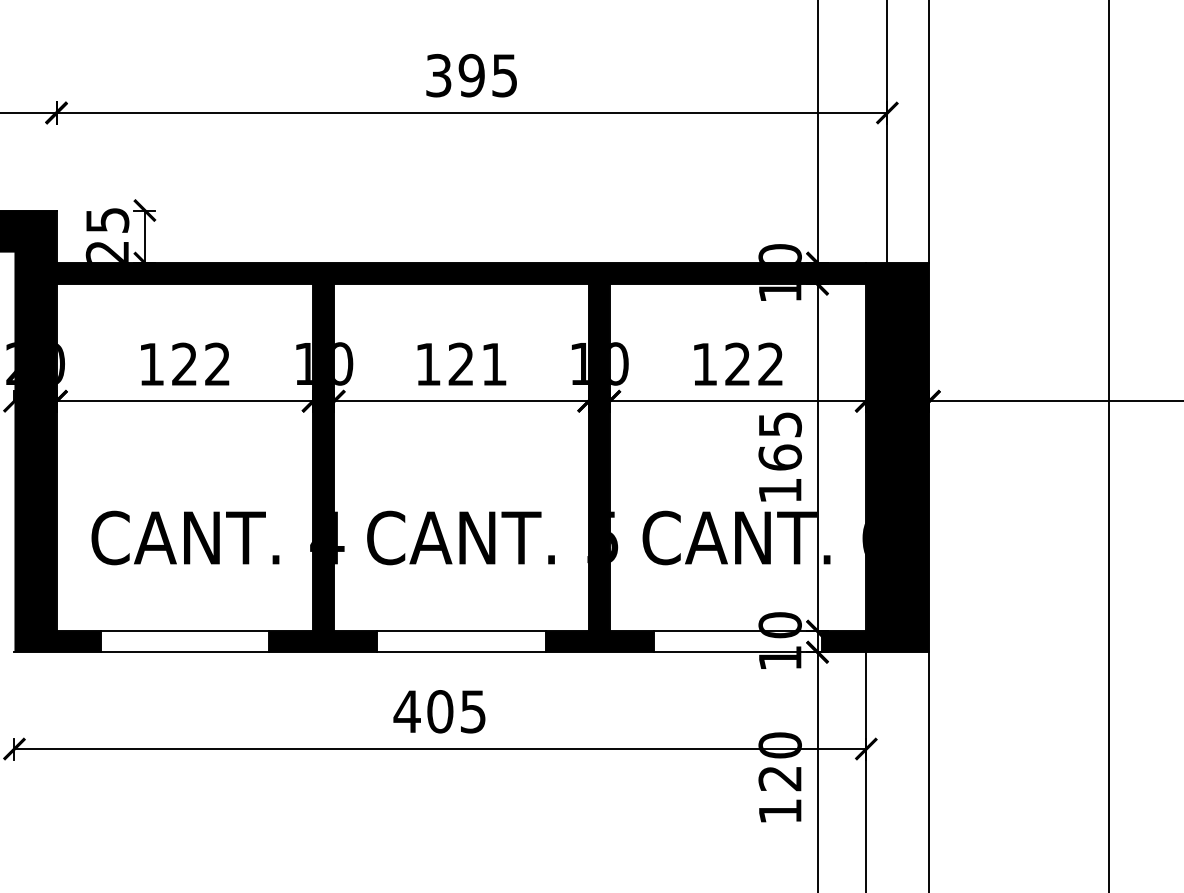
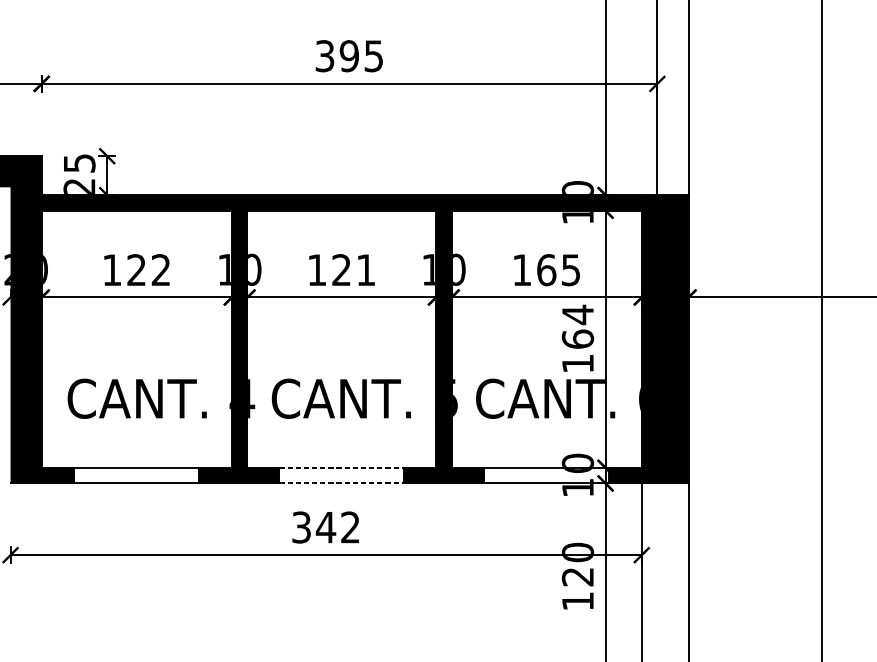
text: (753, 364) -> (558, 270), 122 -> 165
text: (780, 424) -> (578, 314), 165 -> 164
line: (461, 631) -> (341, 468), solid -> dashed
line: (461, 652) -> (341, 483), solid -> dashed
text: (439, 711) -> (325, 527), 405 -> 342

